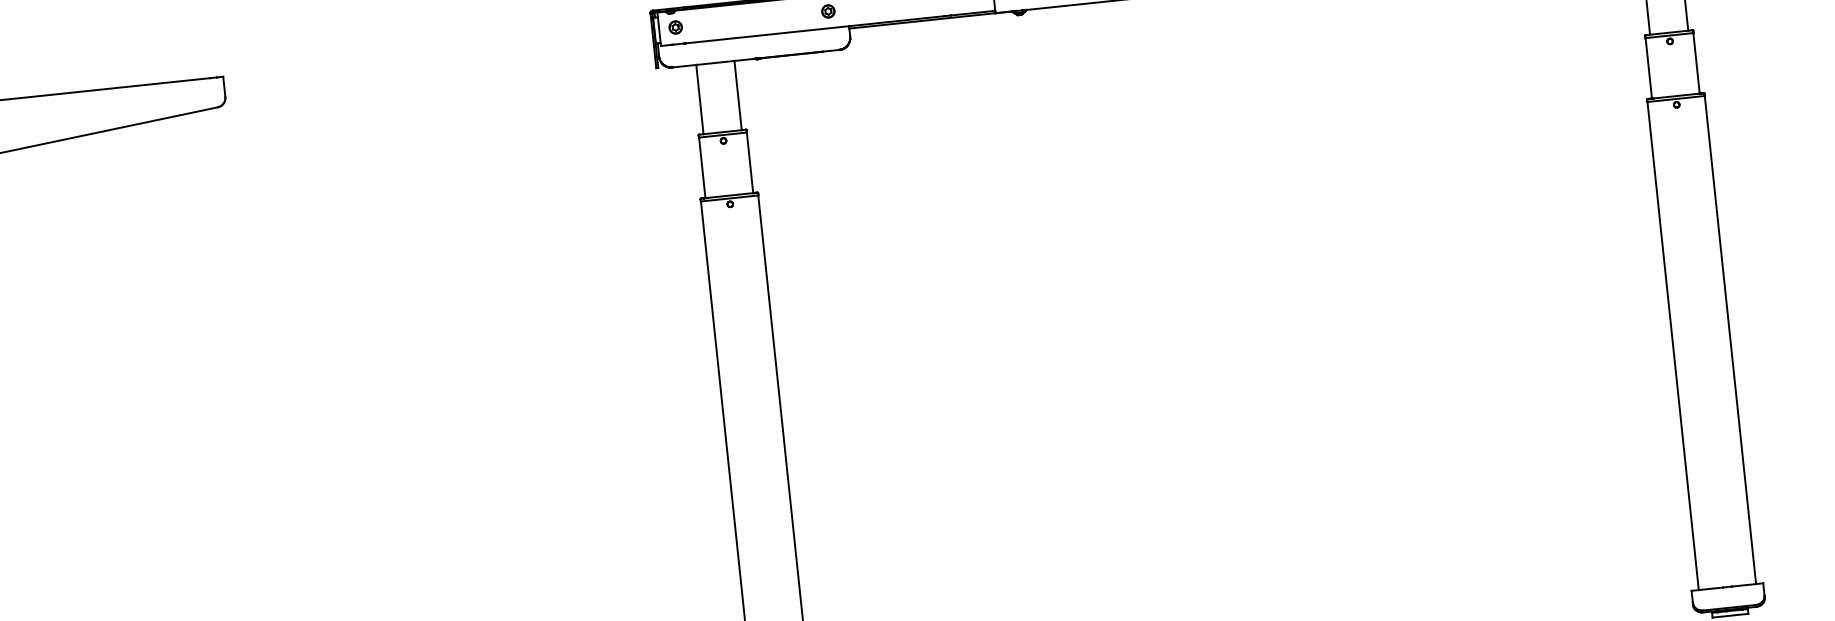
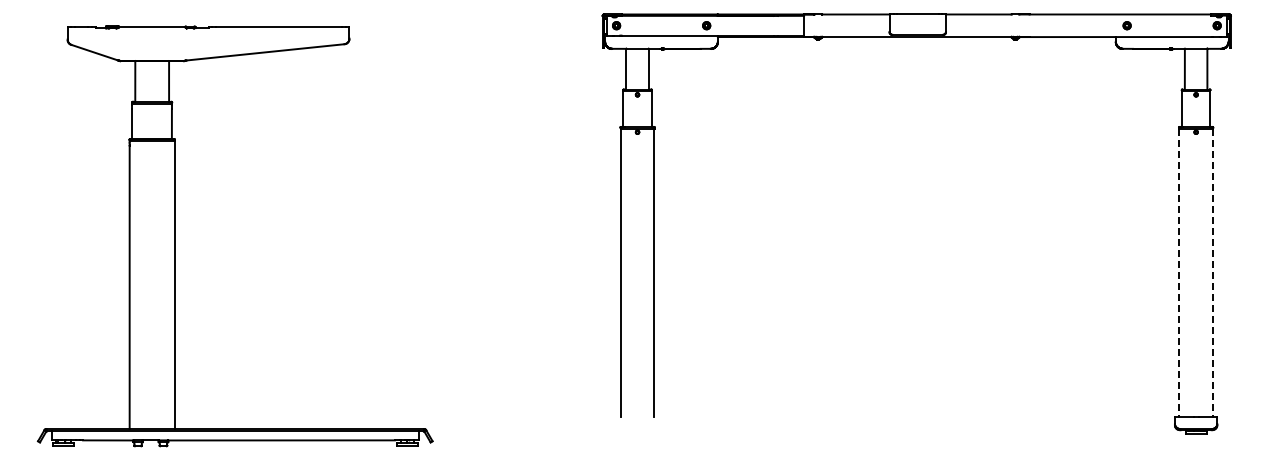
line: (1731, 341) -> (1213, 273), solid -> dashed
line: (1673, 347) -> (1179, 273), solid -> dashed

